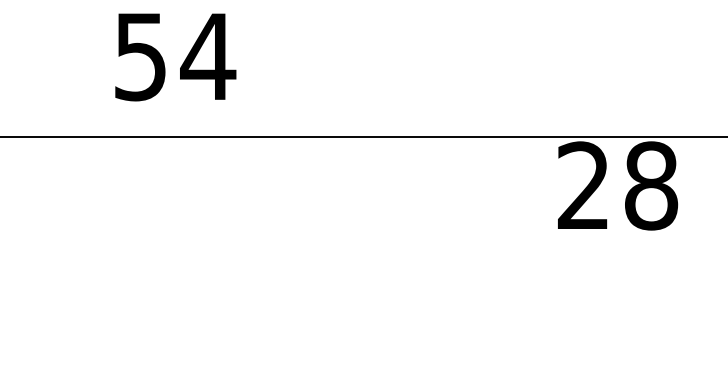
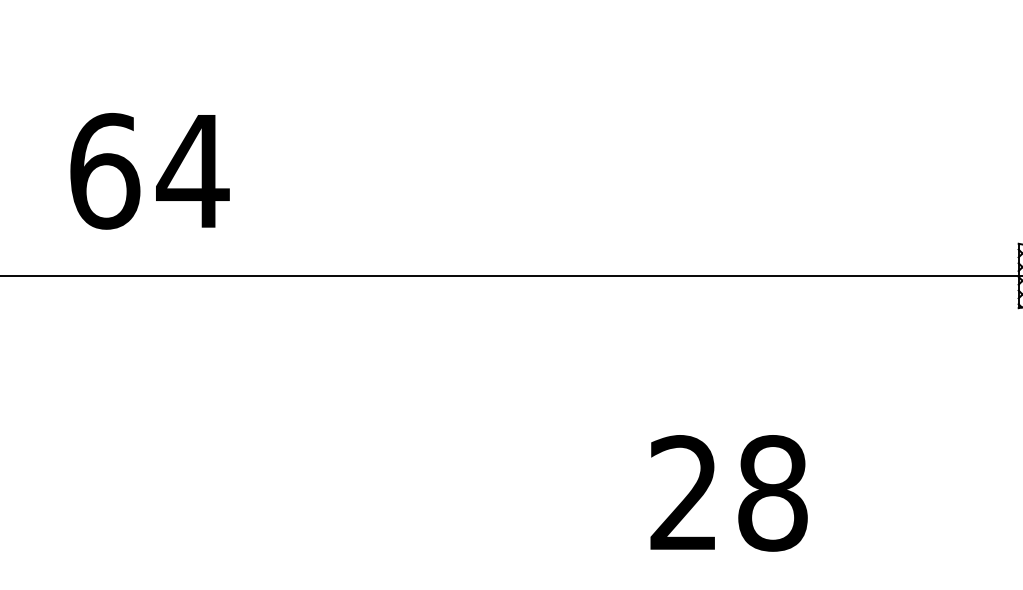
text: (141, 56) -> (105, 171), 54 -> 64
text: (617, 186) -> (728, 493), moved

